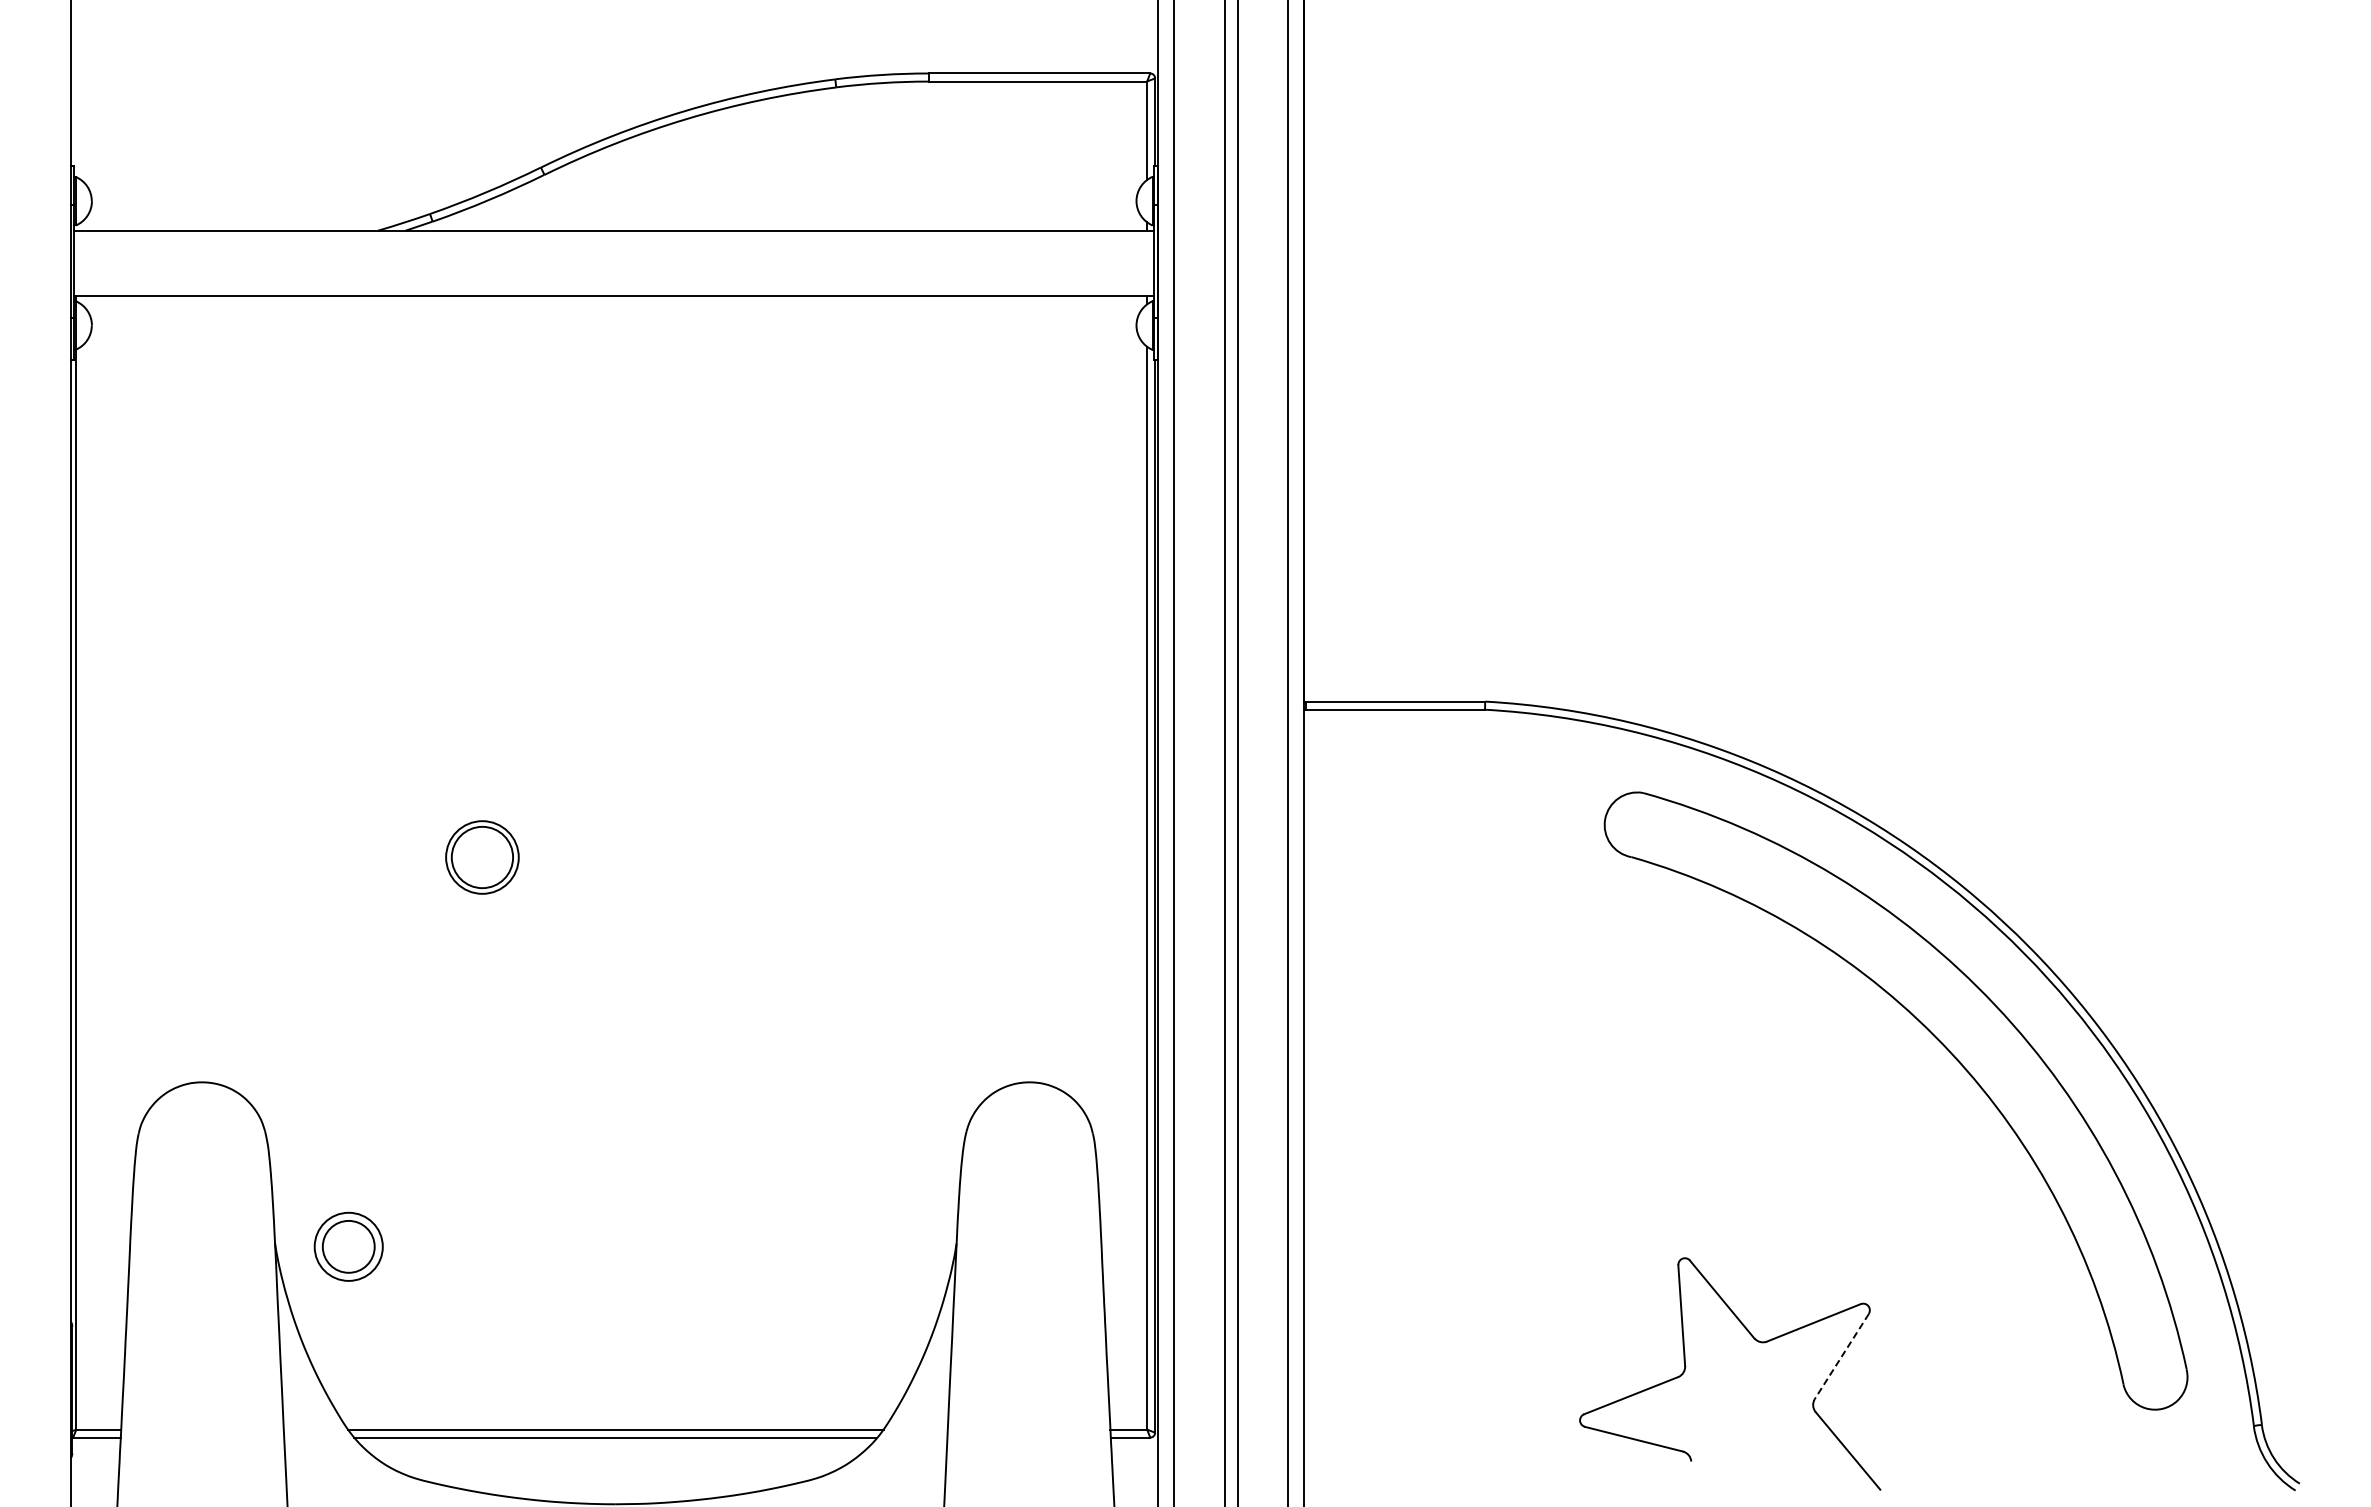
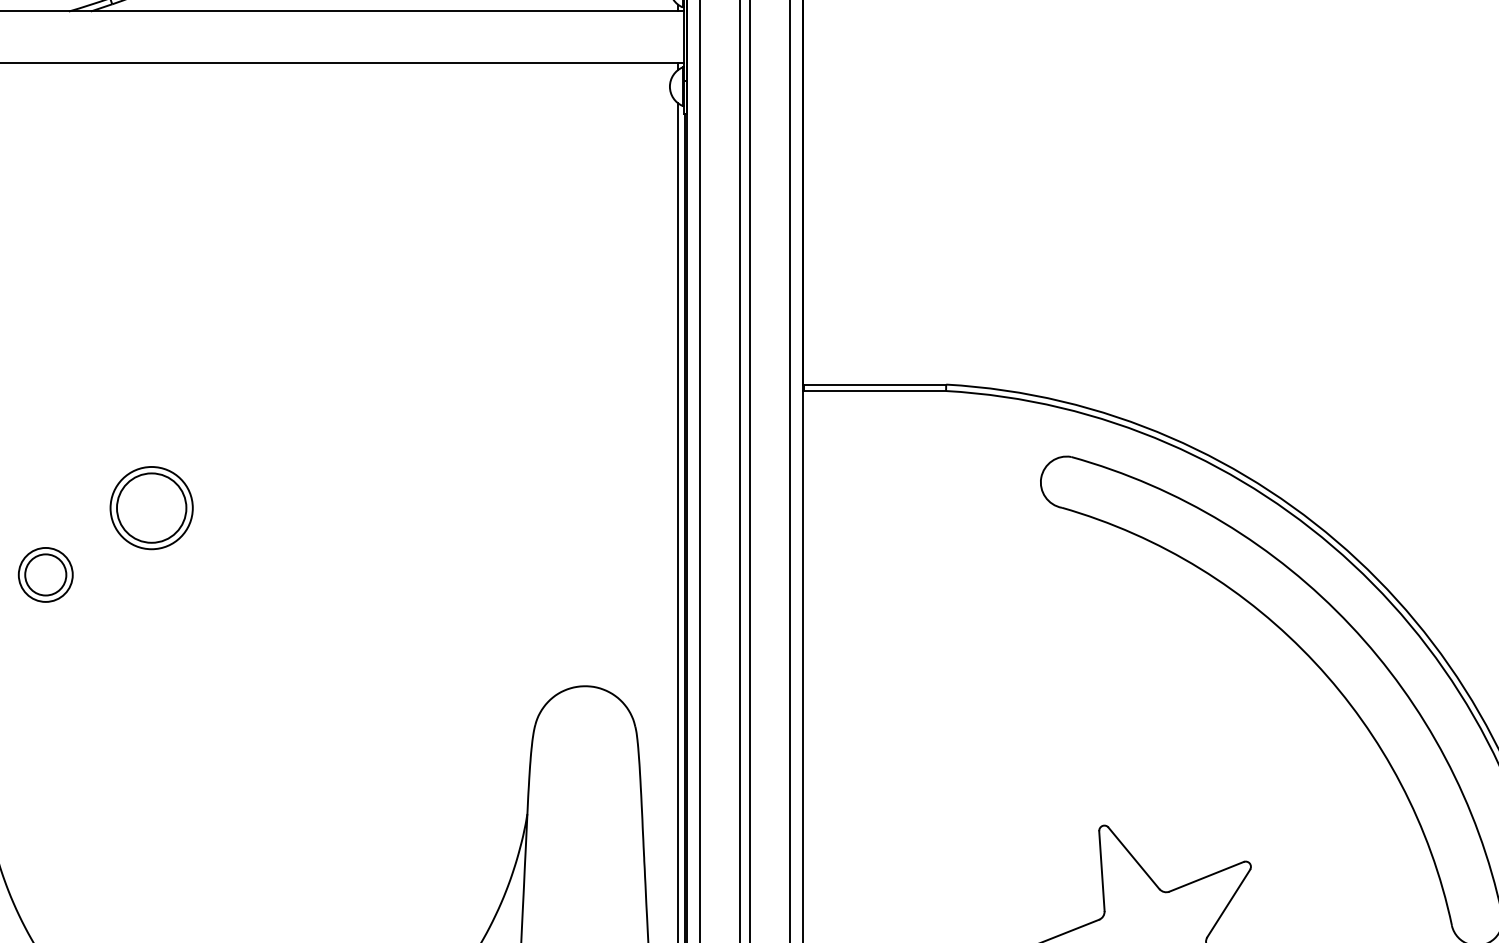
part: (482, 857) -> (151, 508), size x1.43
part: (348, 1246) -> (45, 574), moved
line: (1841, 1356) -> (1228, 903), dashed -> solid

